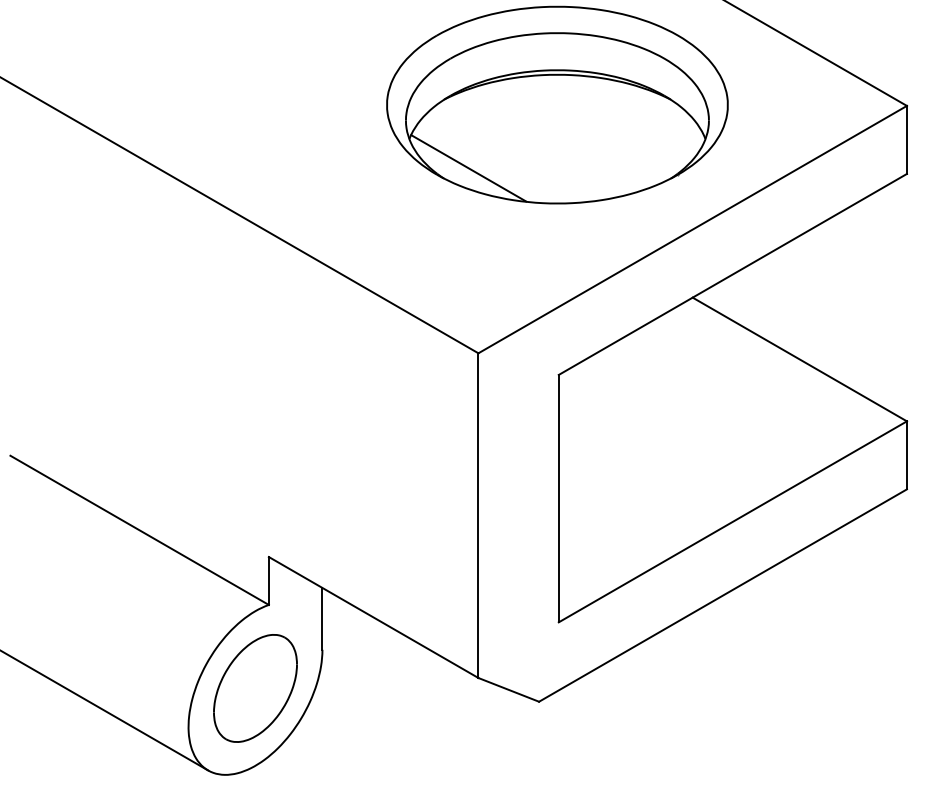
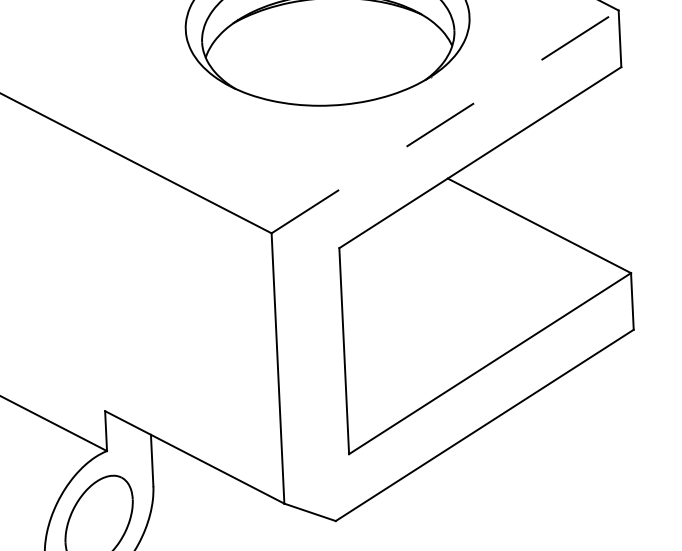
line: (468, 168) -> (256, 79), removed
line: (693, 229) -> (445, 121), solid -> dashed

